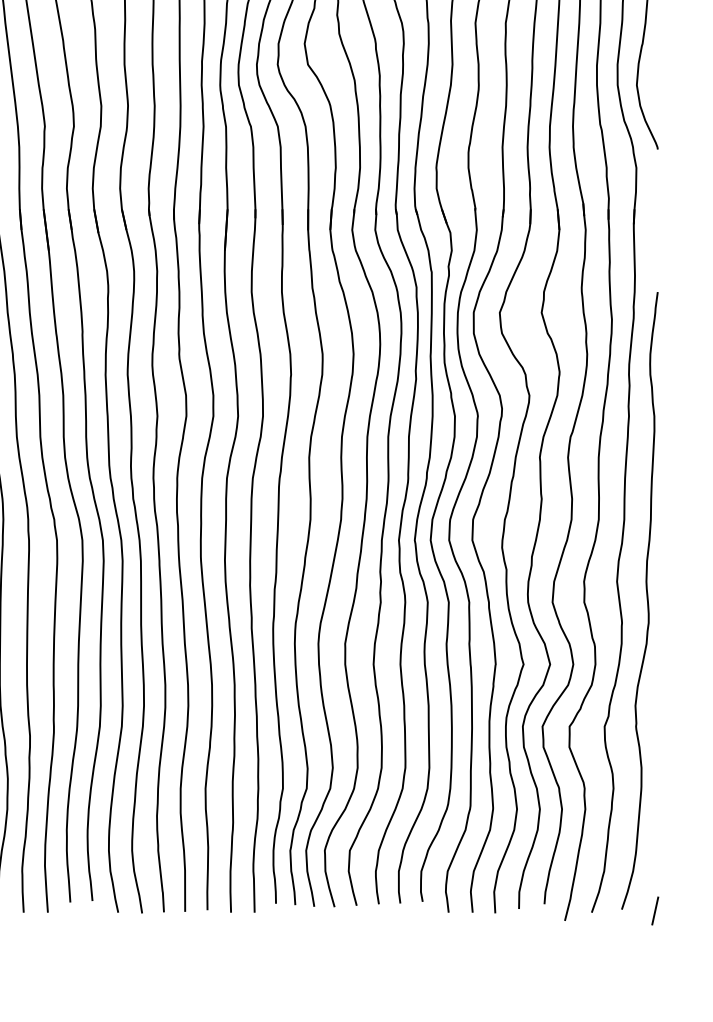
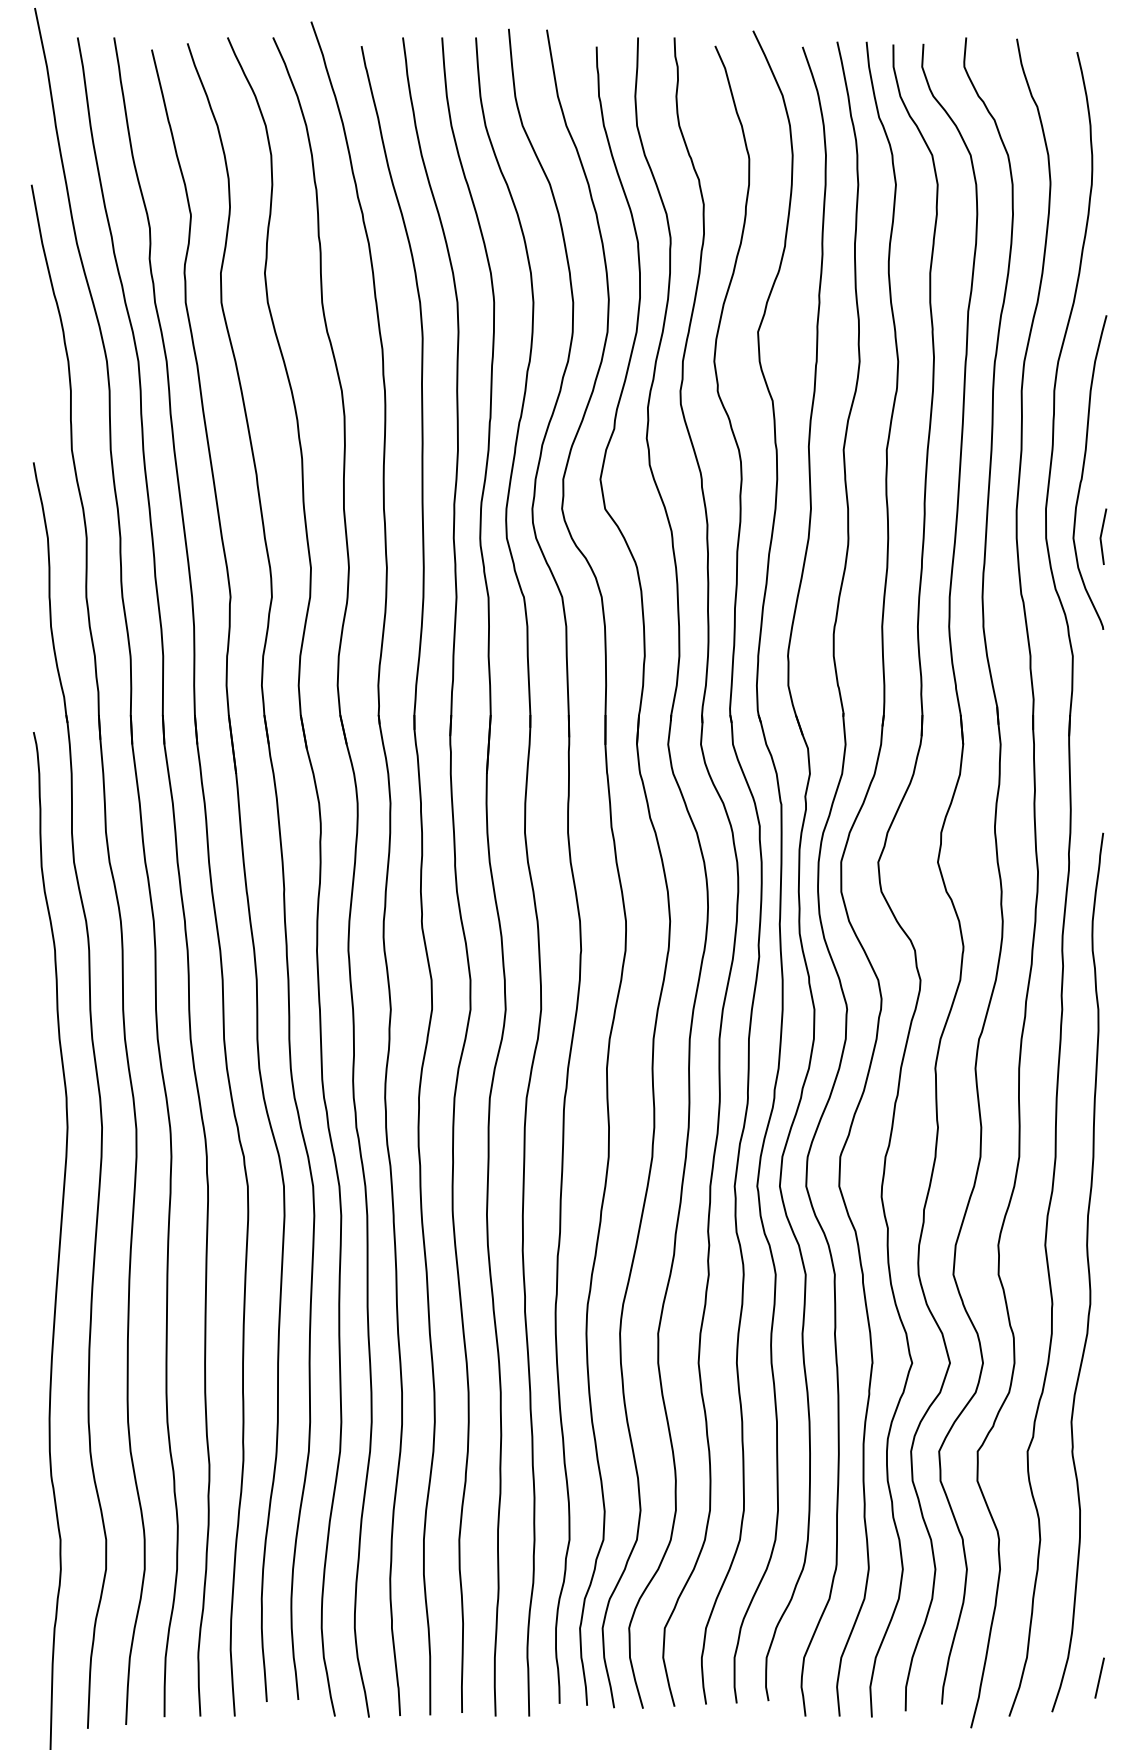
line: (656, 83) -> (1101, 536), added
line: (655, 910) -> (1099, 1677), moved

